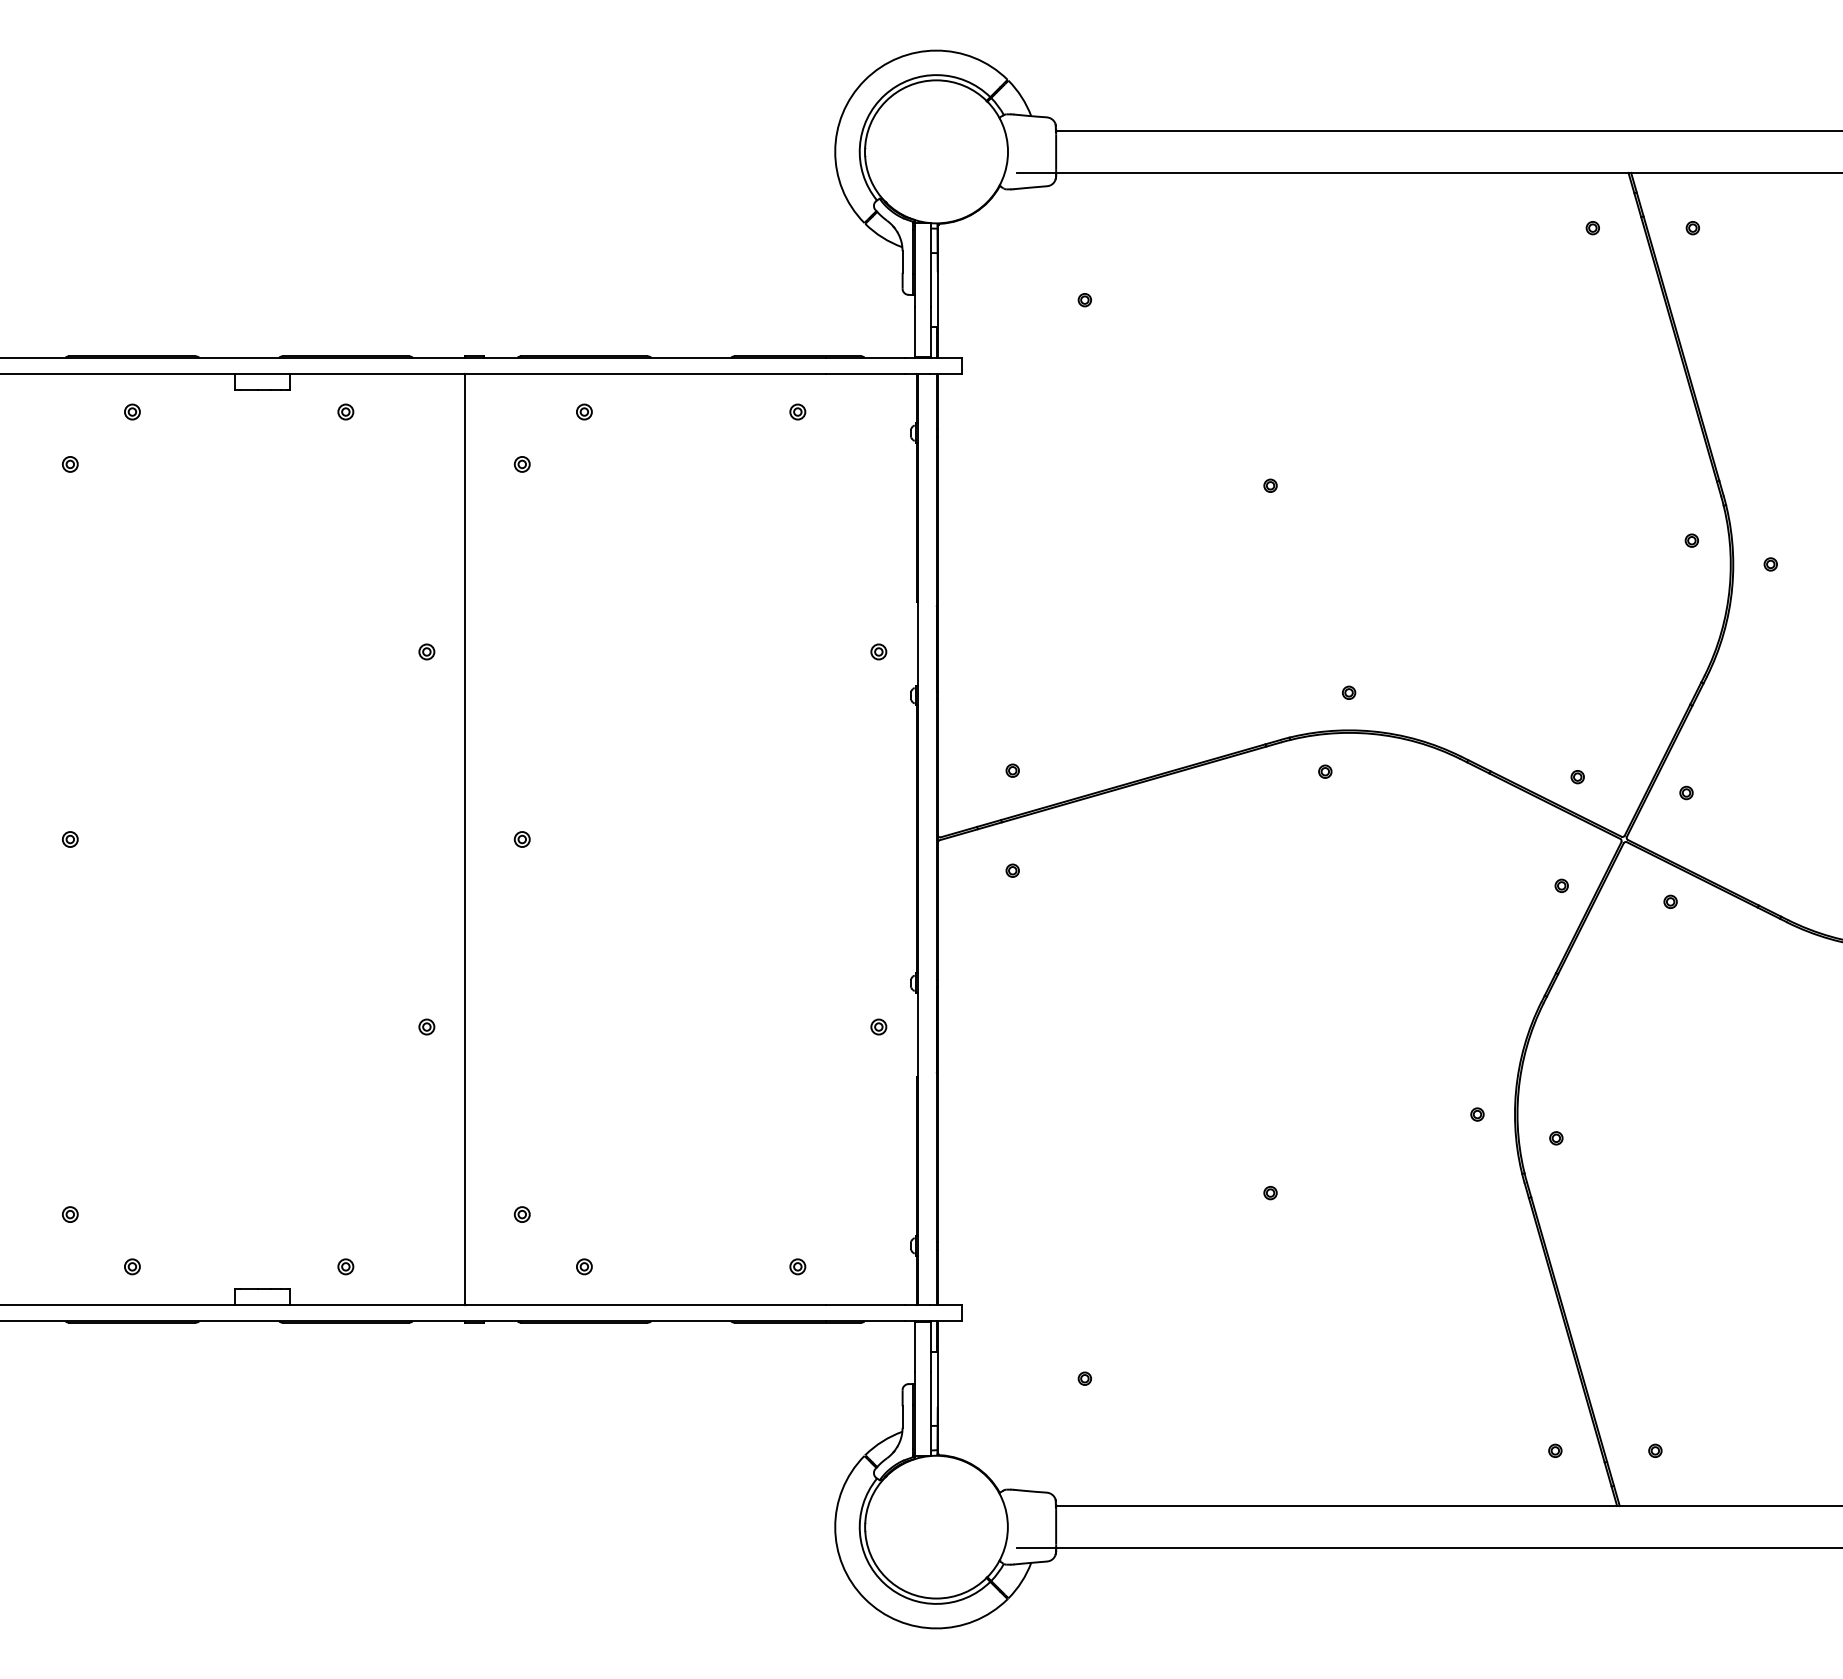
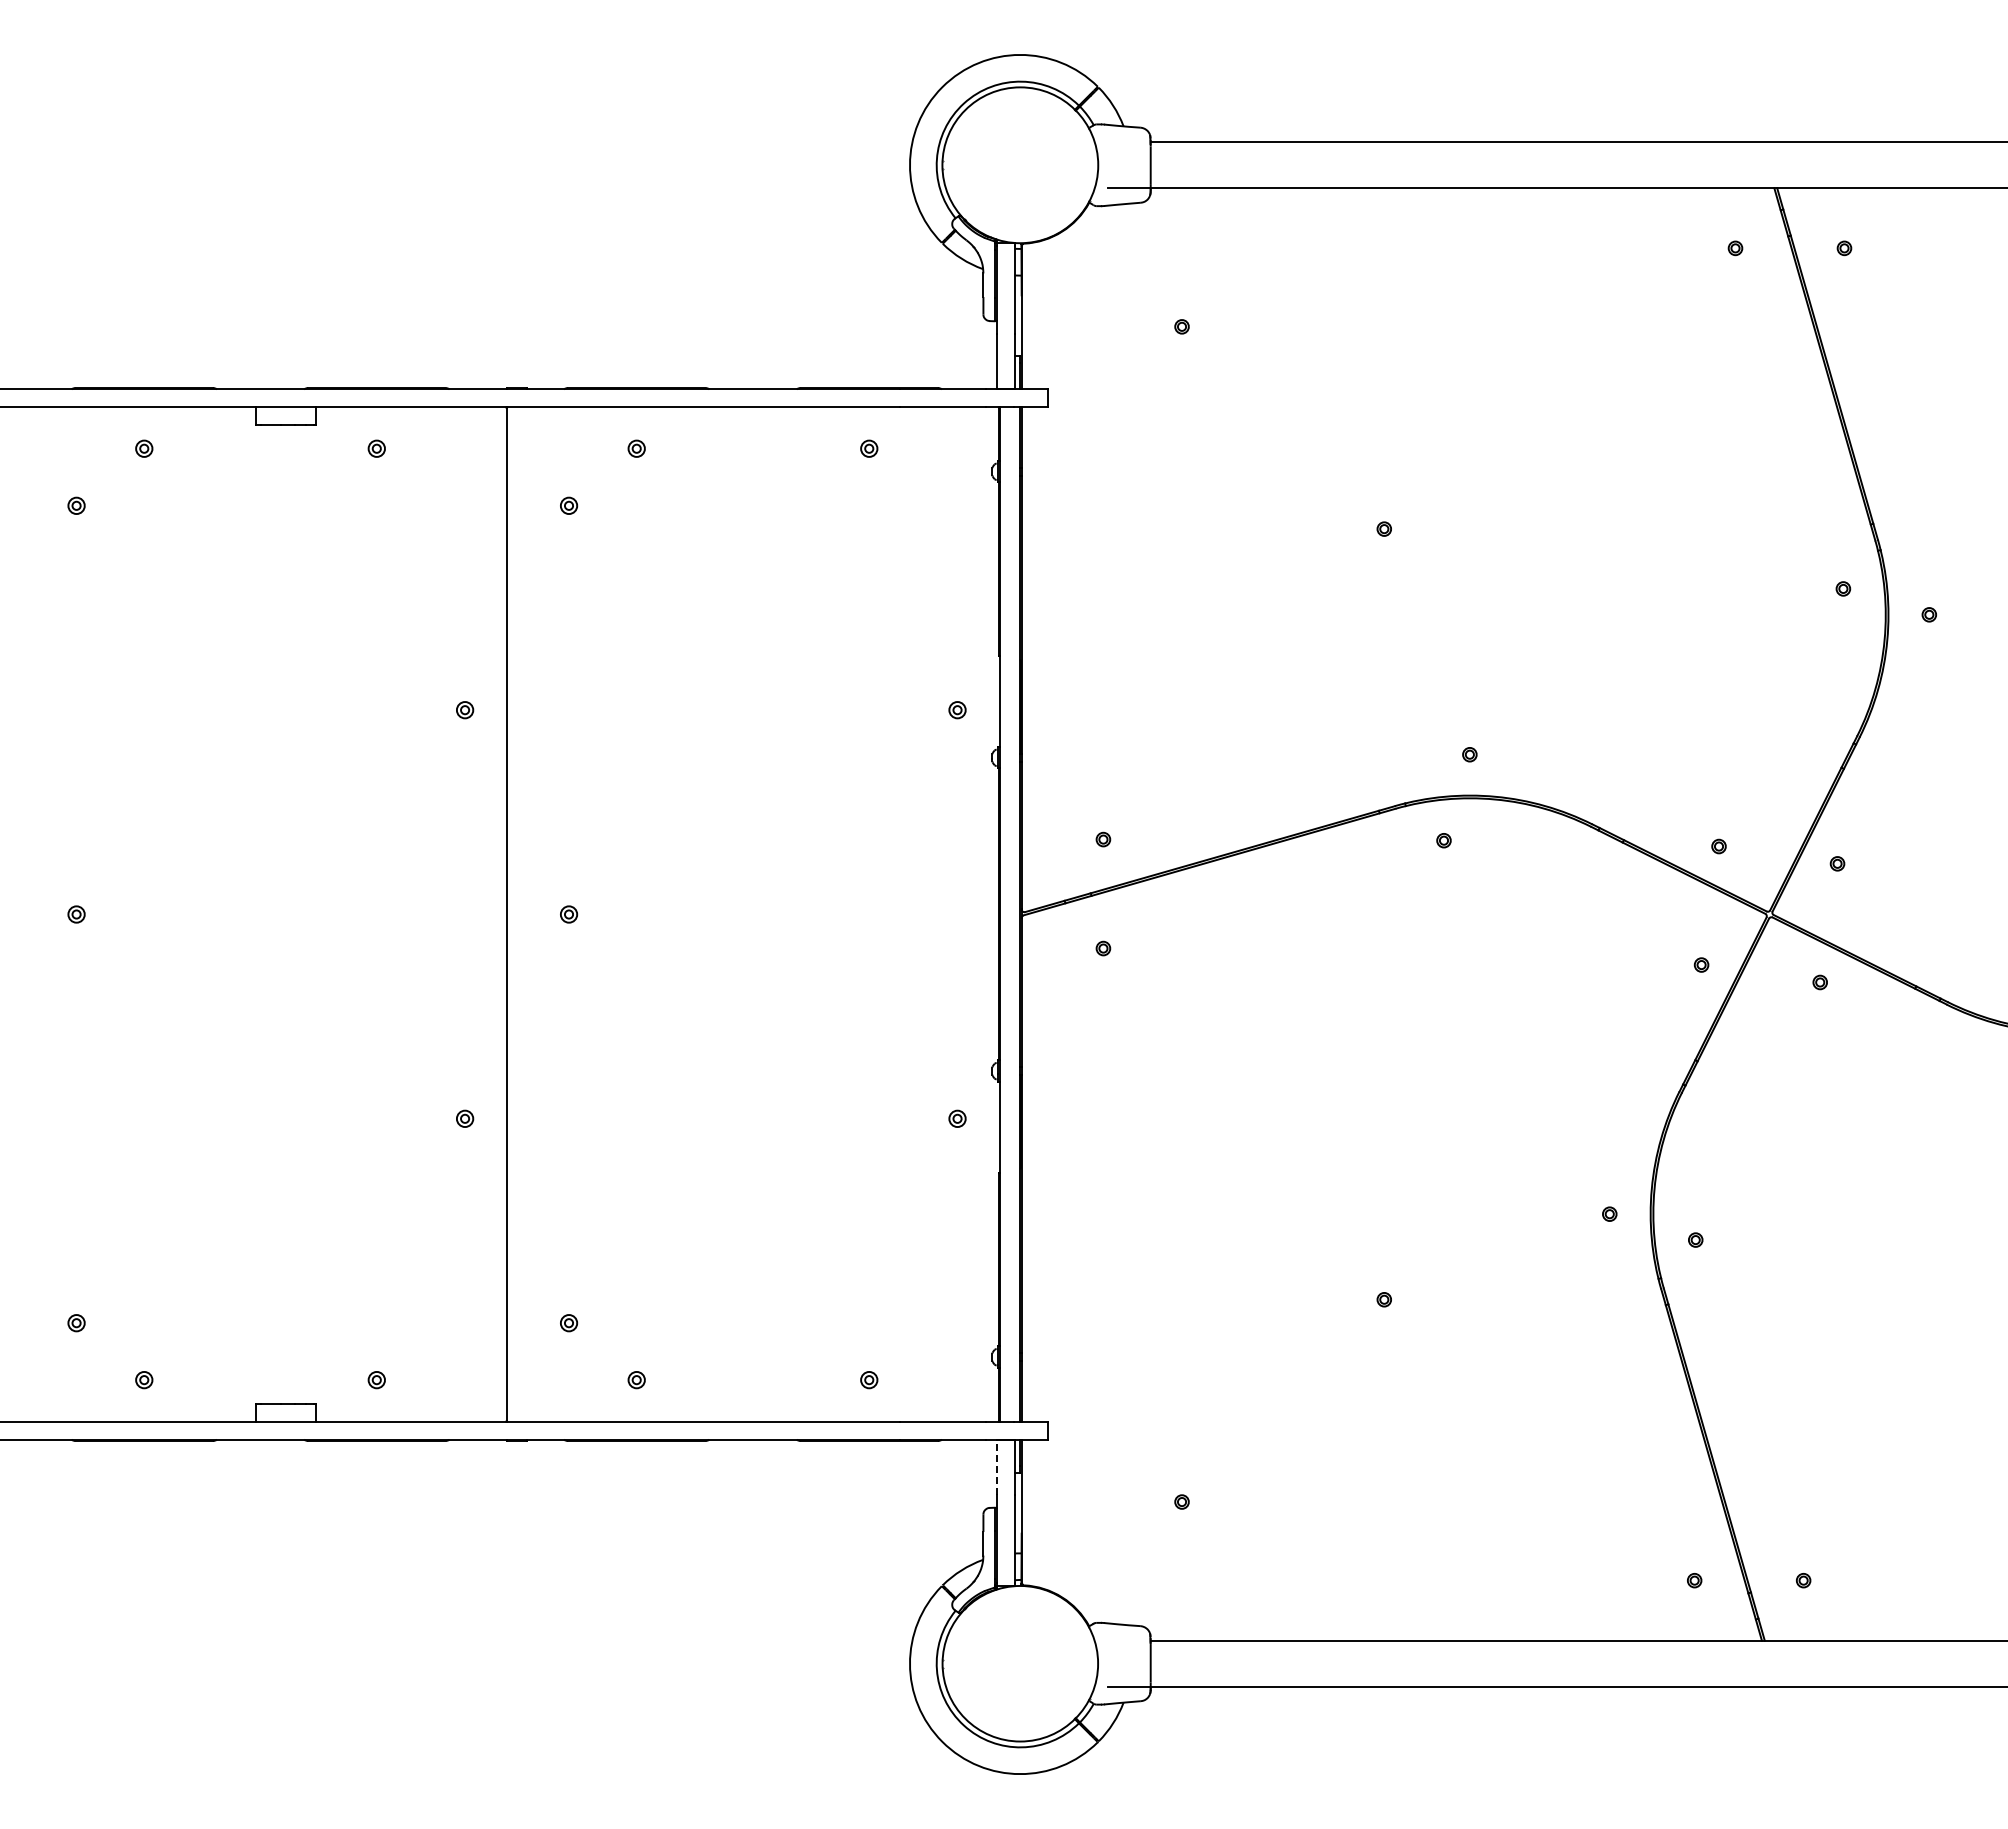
line: (915, 1347) -> (997, 1467), solid -> dashed

